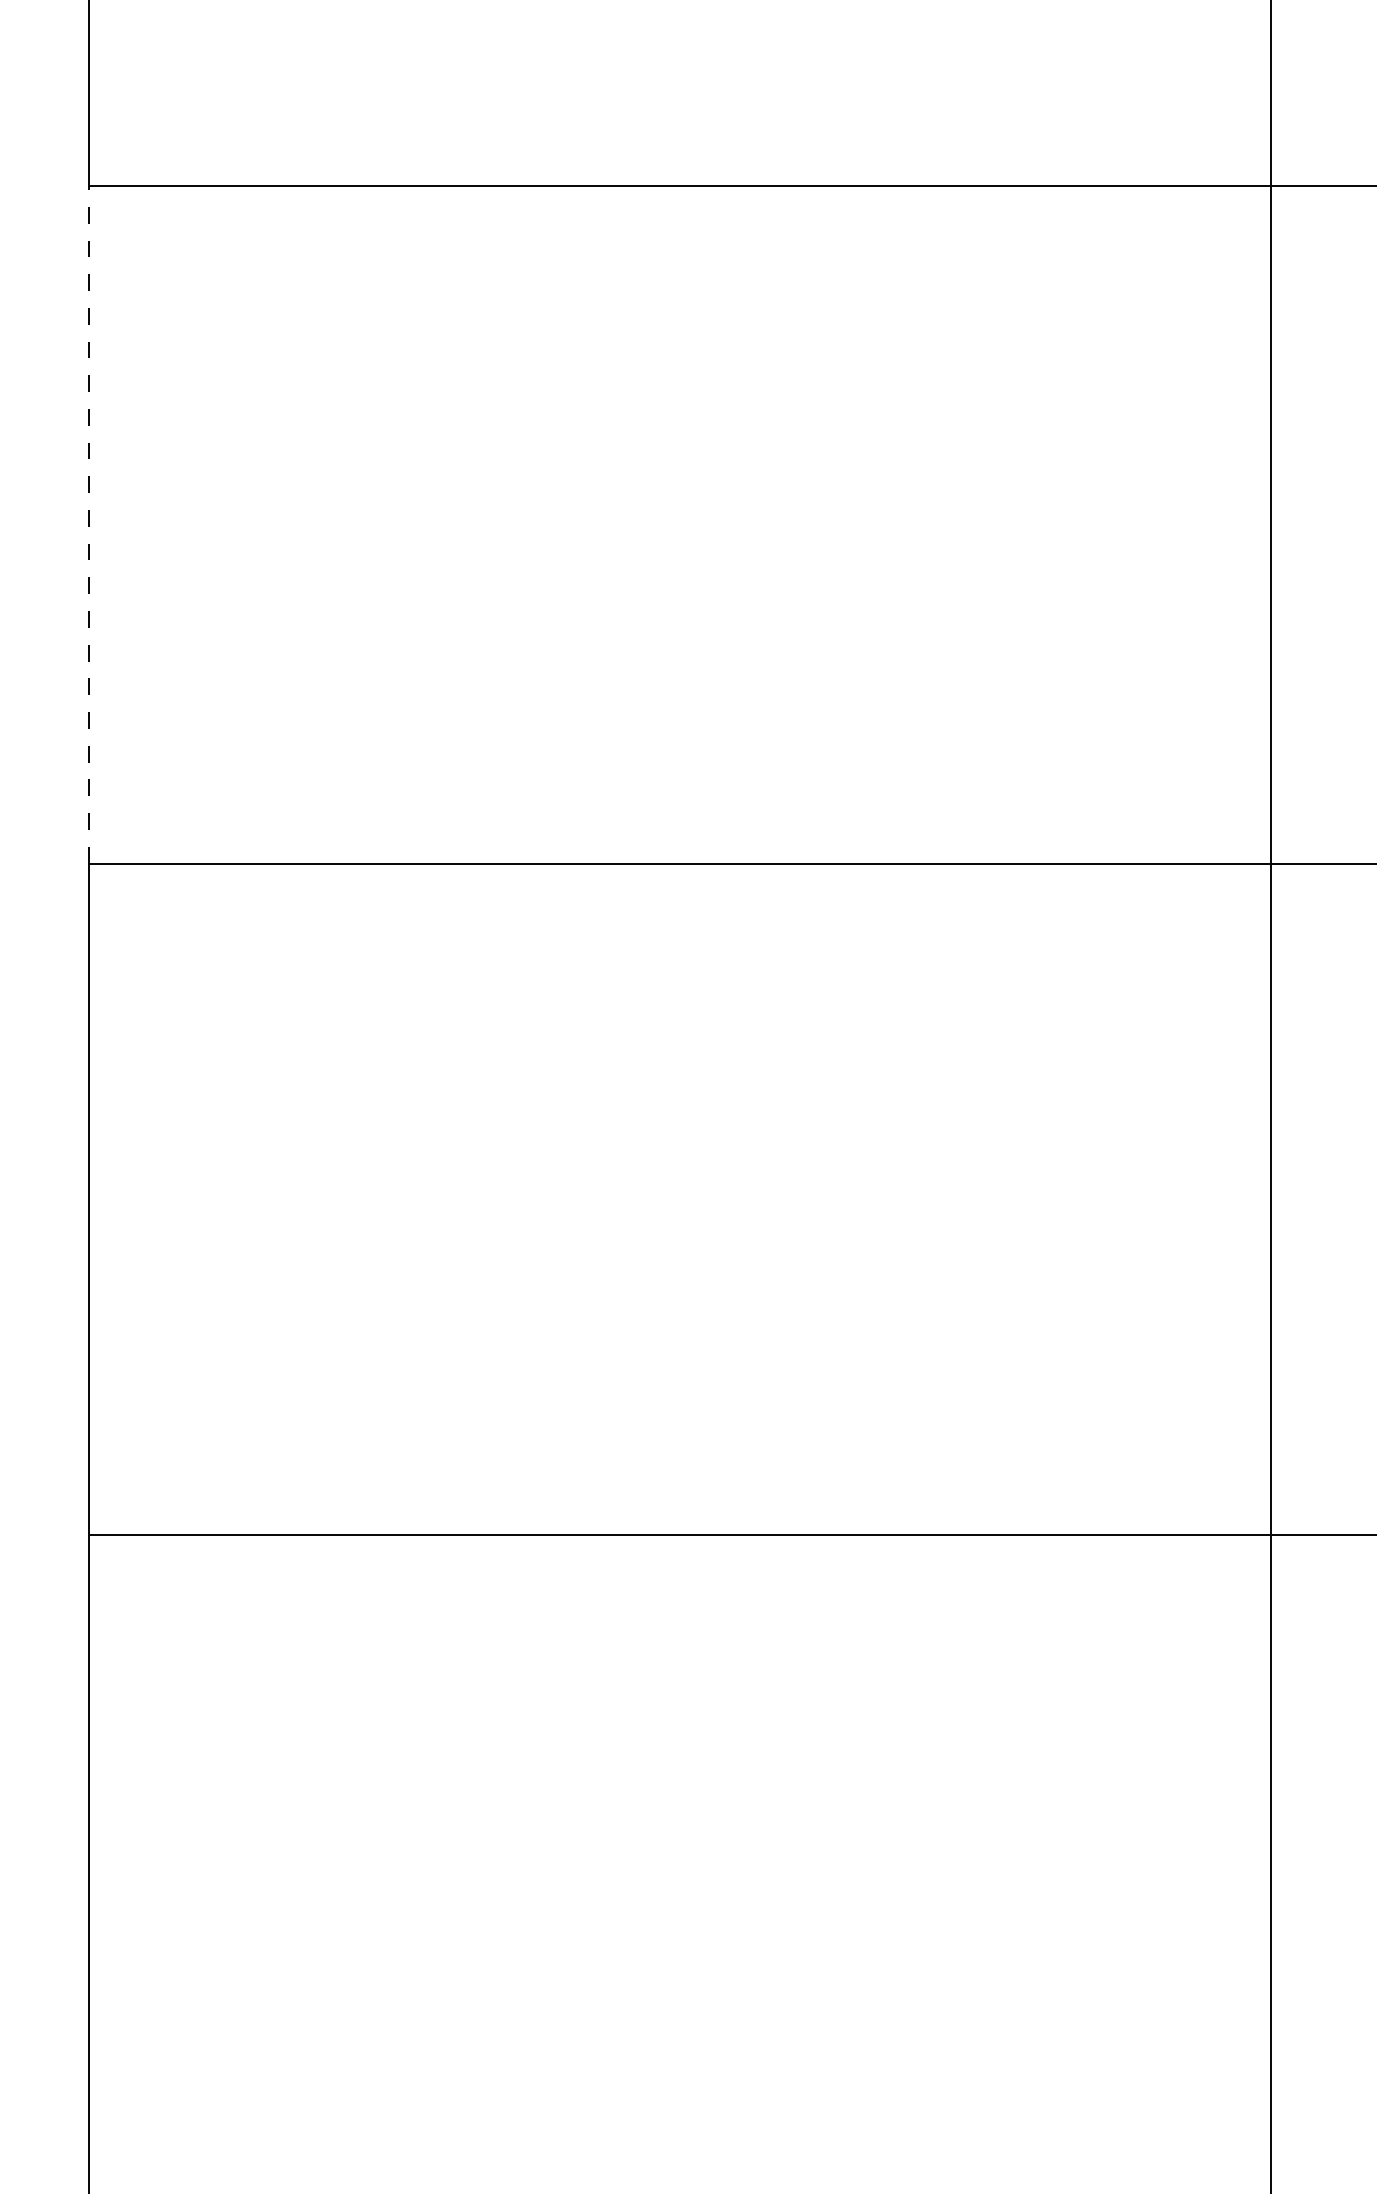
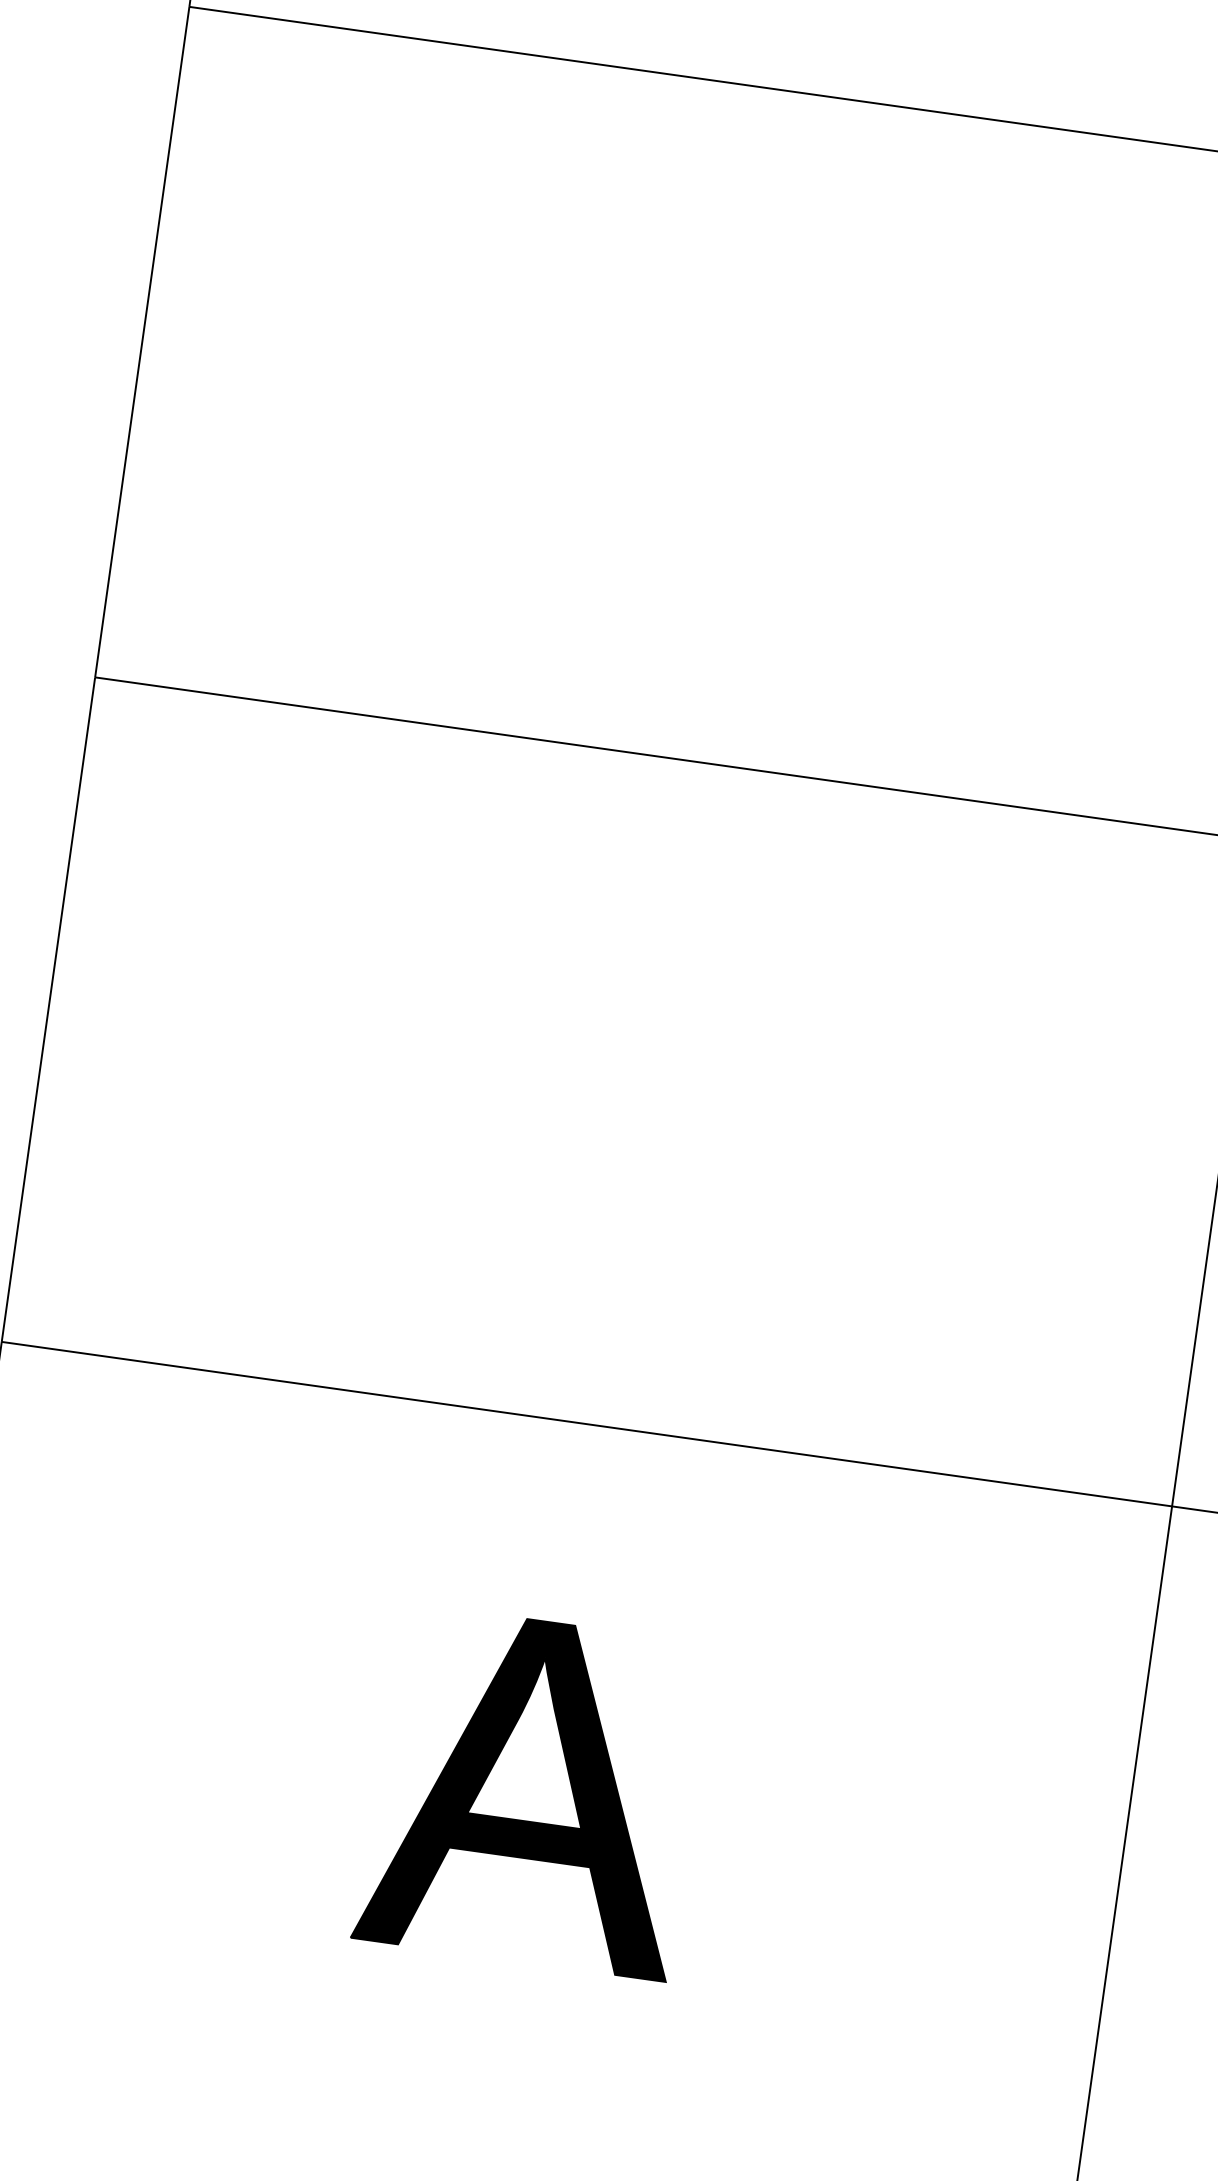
line: (88, 524) -> (142, 341), dashed -> solid
part: (676, 1905) -> (532, 1791), added

